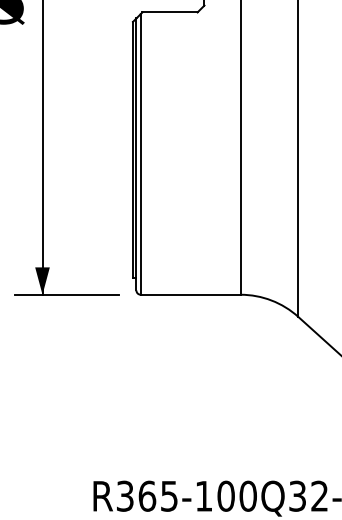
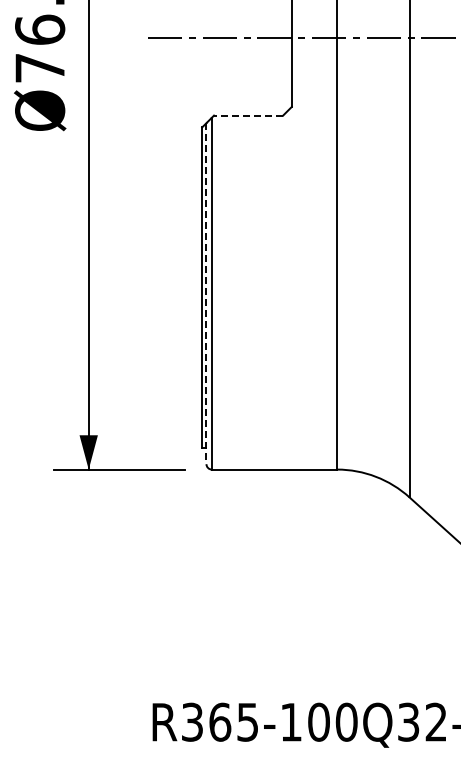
line: (169, 12) -> (248, 115), solid -> dashed
line: (136, 154) -> (206, 293), solid -> dashed

